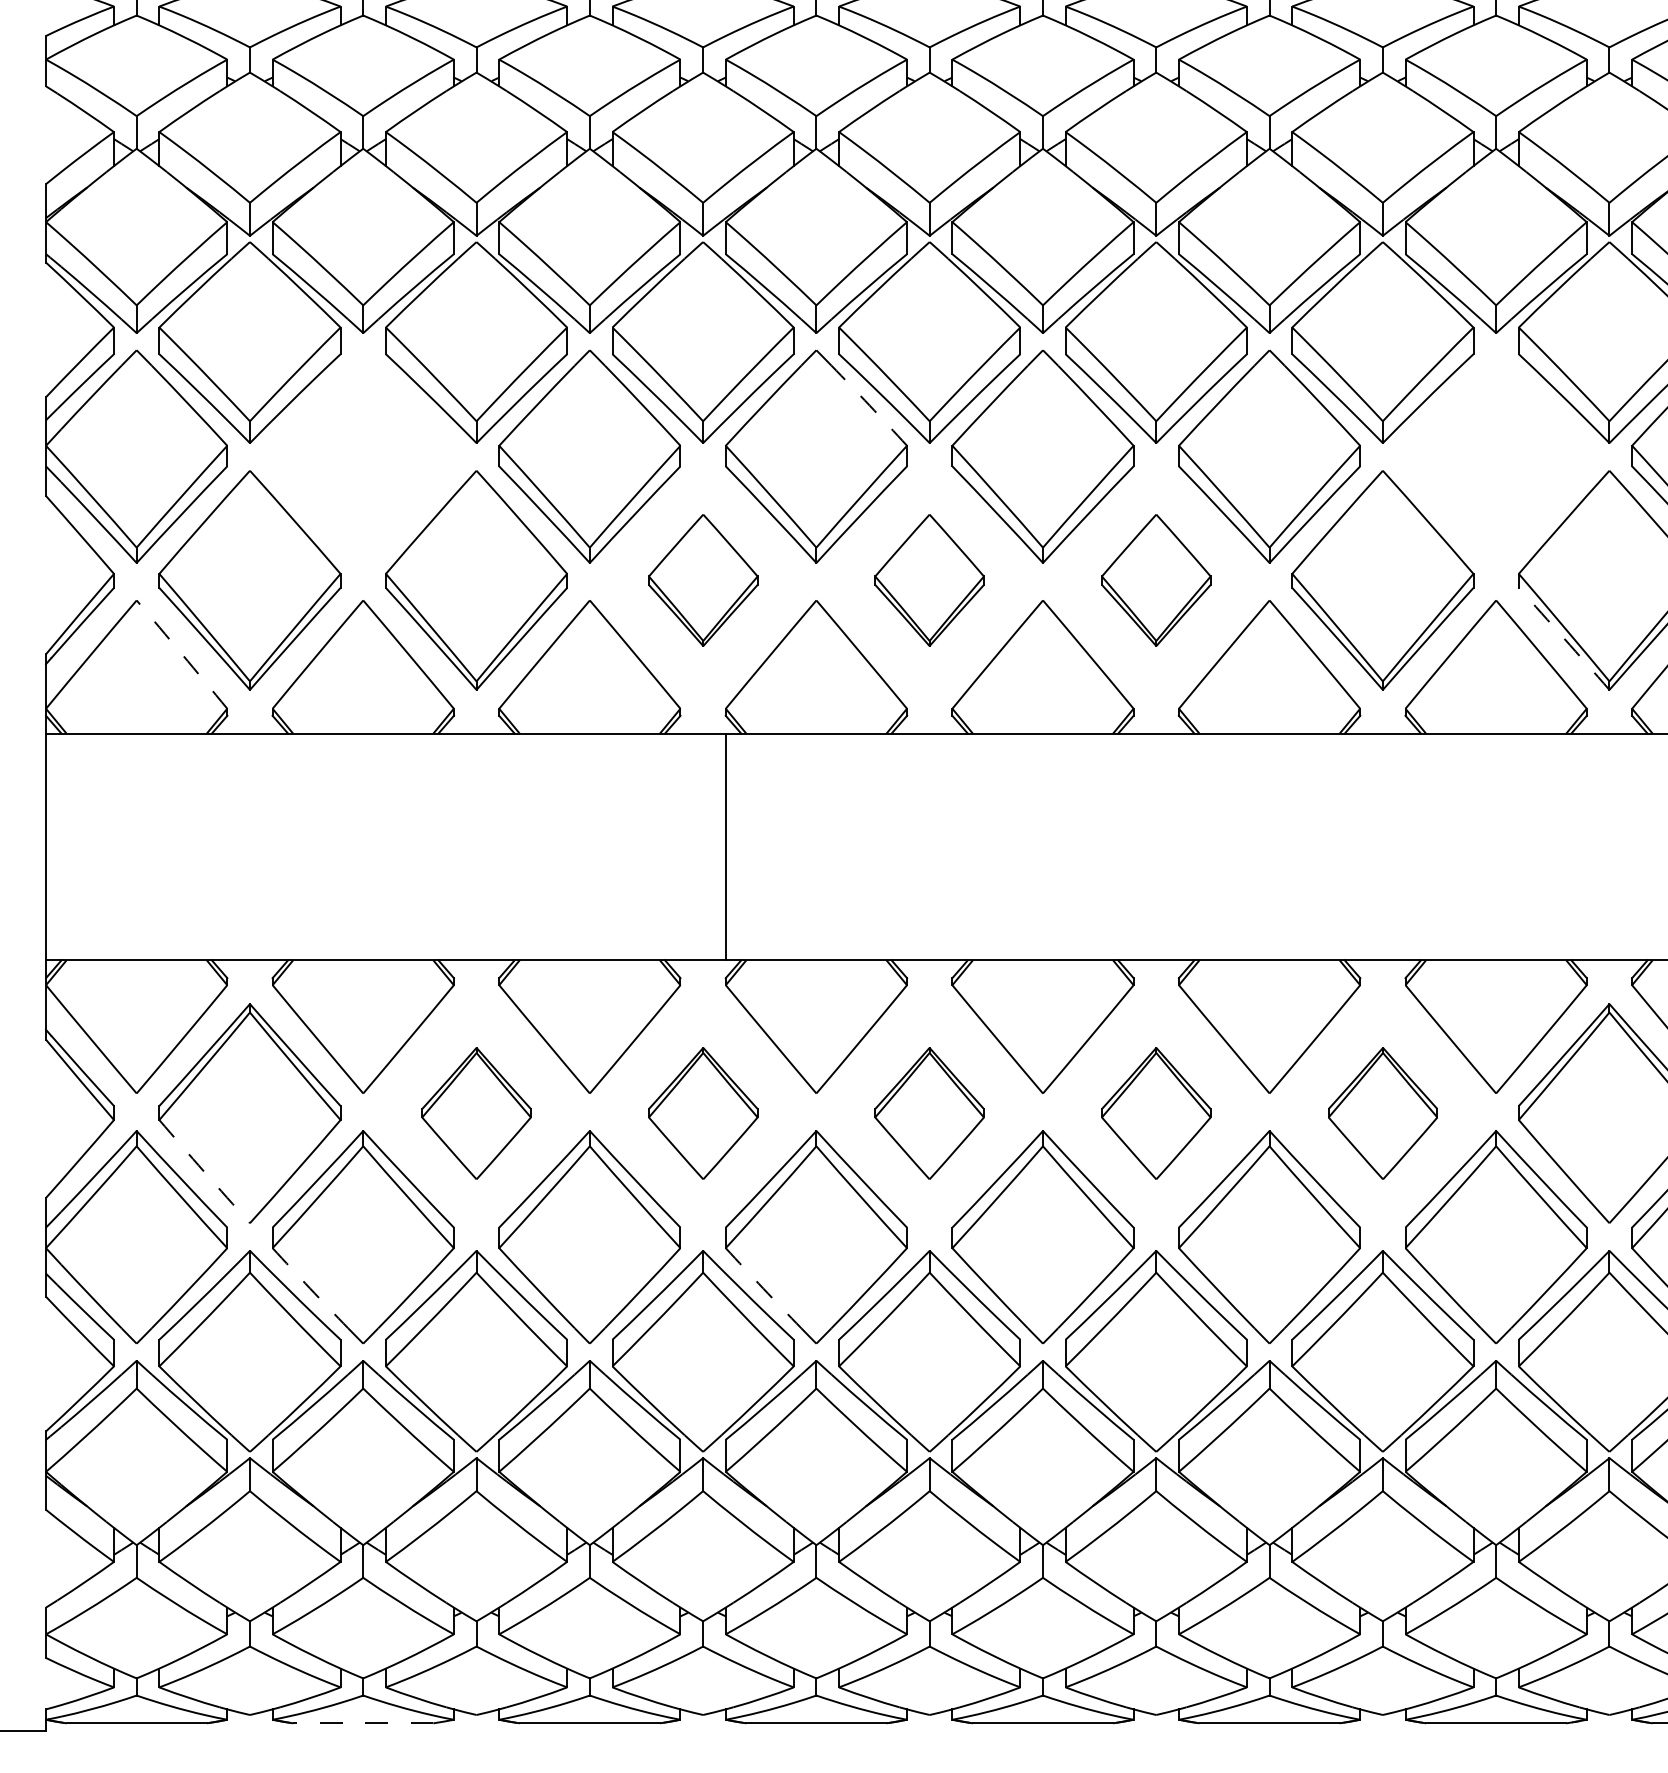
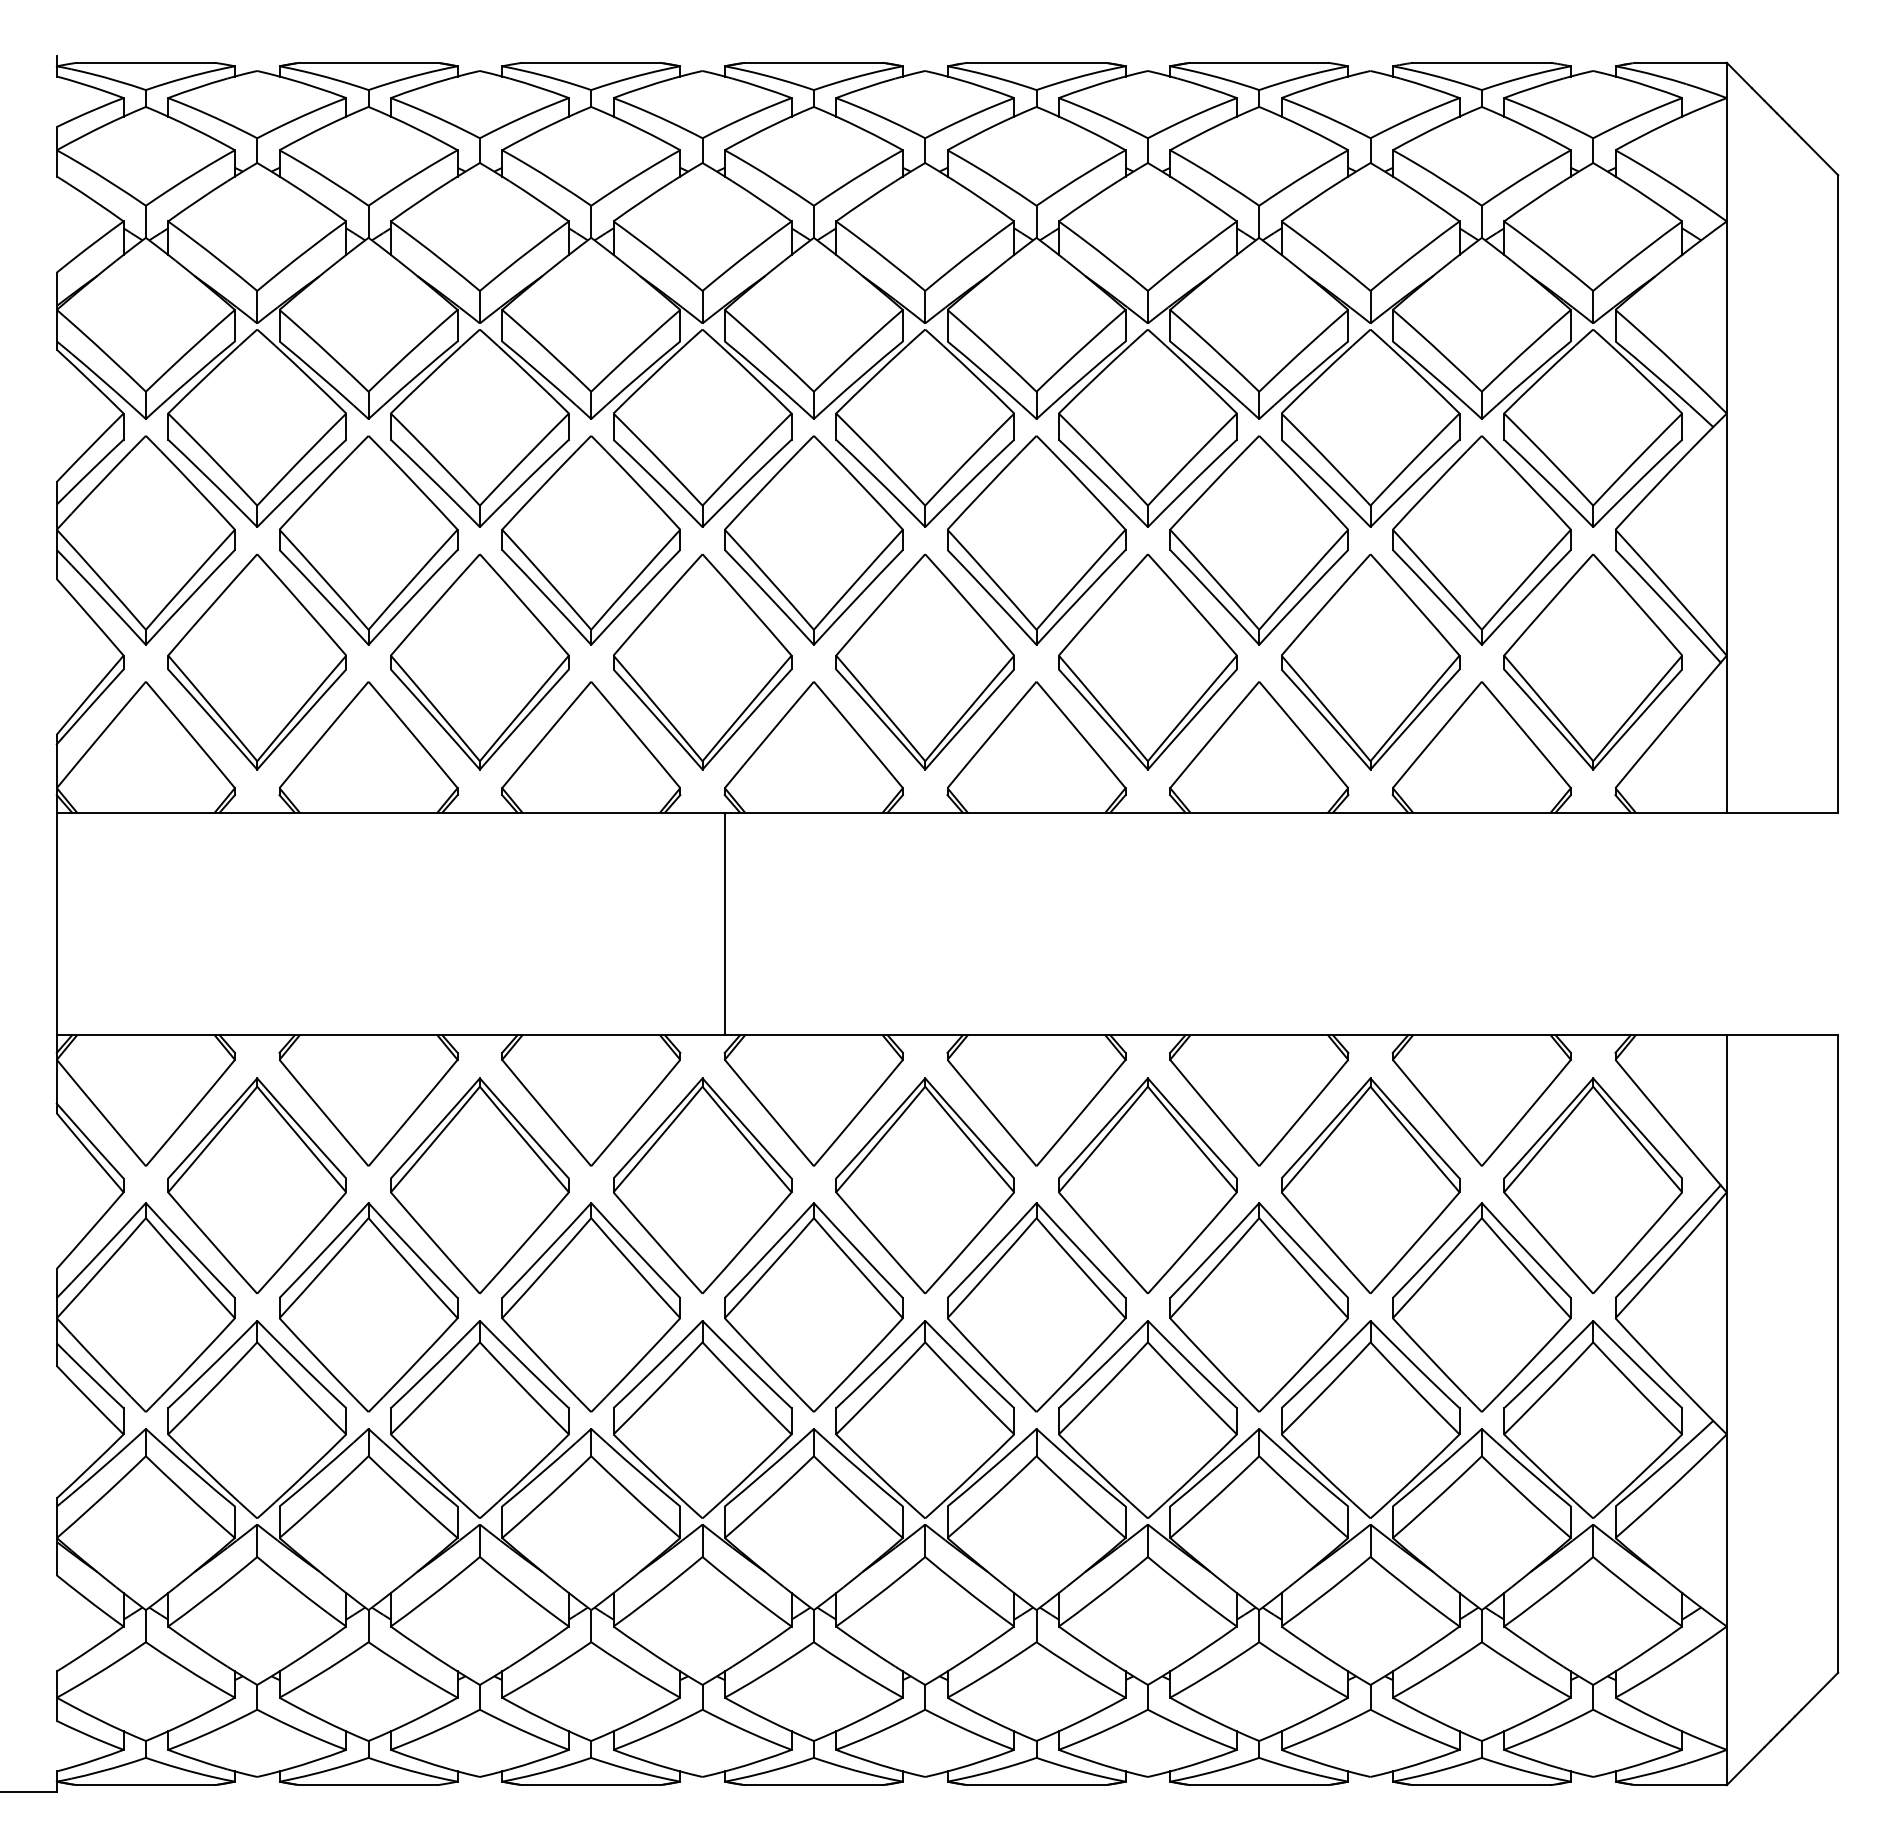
arc: (869, 405) -> (866, 490), dashed -> solid
part: (363, 456) -> (368, 540), added
part: (1495, 456) -> (1481, 540), added
part: (703, 579) -> (702, 661), size x1.67
part: (928, 579) -> (924, 661), size x1.67
part: (1155, 579) -> (1147, 661), size x1.67
arc: (1563, 638) -> (1548, 719), dashed -> solid
arc: (182, 654) -> (190, 734), dashed -> solid
part: (476, 1113) -> (479, 1185), size x1.67
part: (703, 1113) -> (702, 1185), size x1.67
part: (928, 1113) -> (924, 1185), size x1.67
part: (1155, 1113) -> (1147, 1185), size x1.67
part: (1382, 1113) -> (1370, 1185), size x1.67
arc: (204, 1172) -> (212, 1243), dashed -> solid
arc: (310, 1288) -> (316, 1357), dashed -> solid
arc: (763, 1288) -> (761, 1357), dashed -> solid
line: (363, 1723) -> (368, 1785), dashed -> solid

